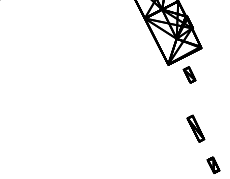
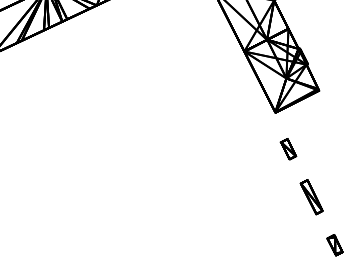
part: (189, 75) -> (288, 149), moved

